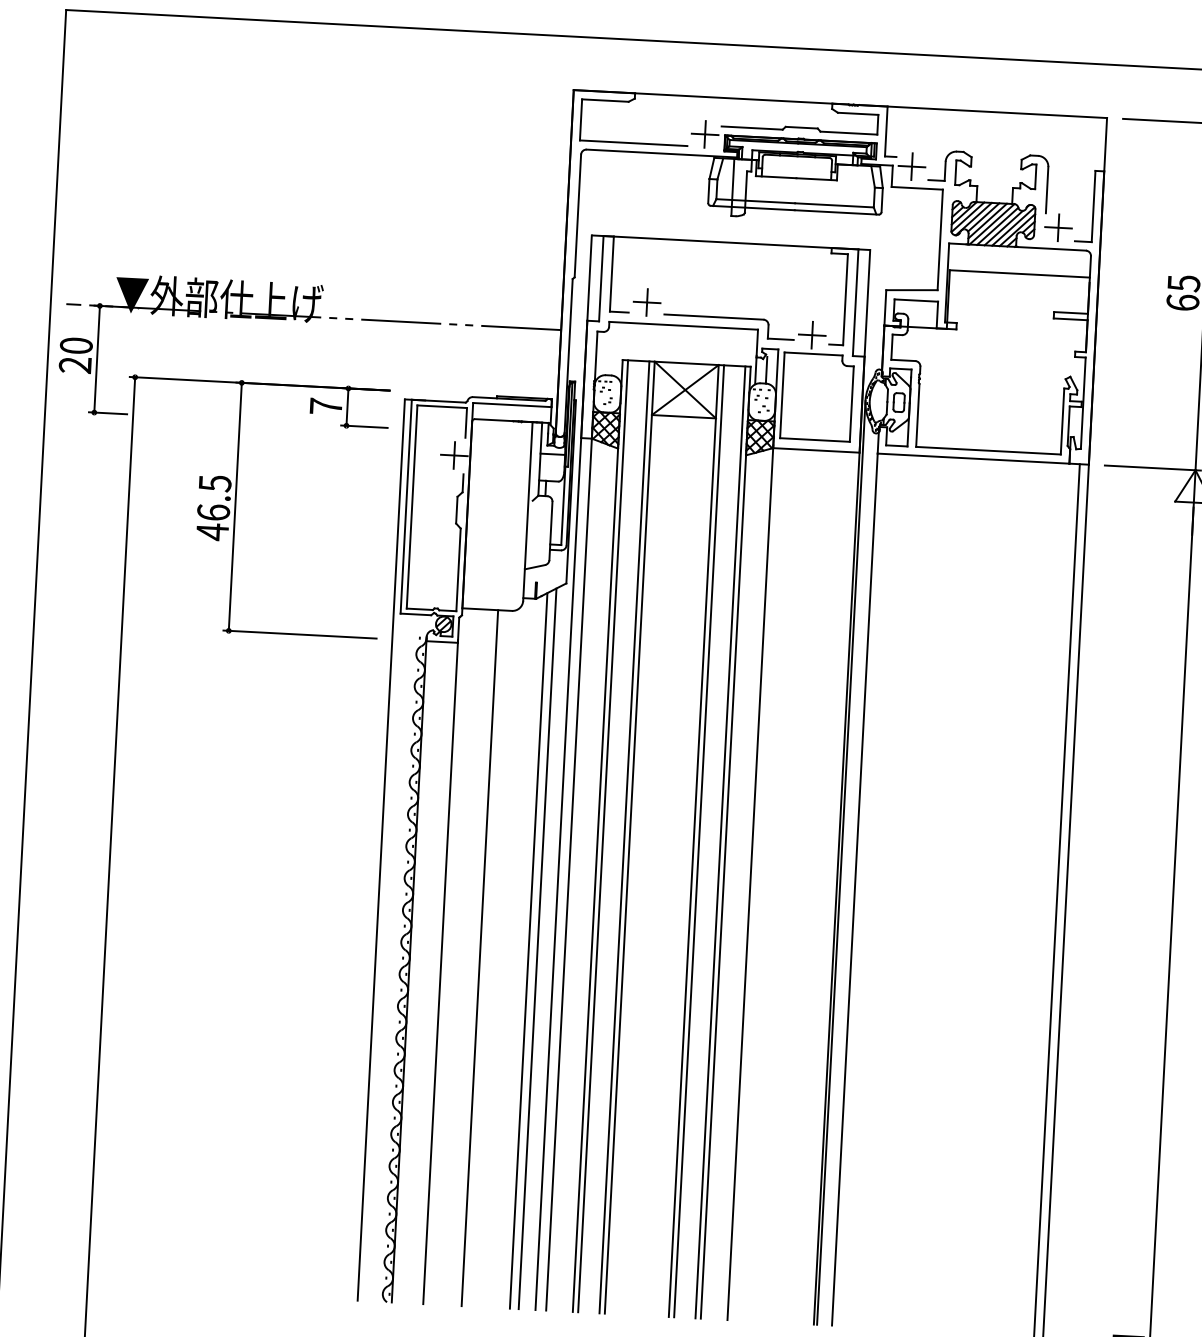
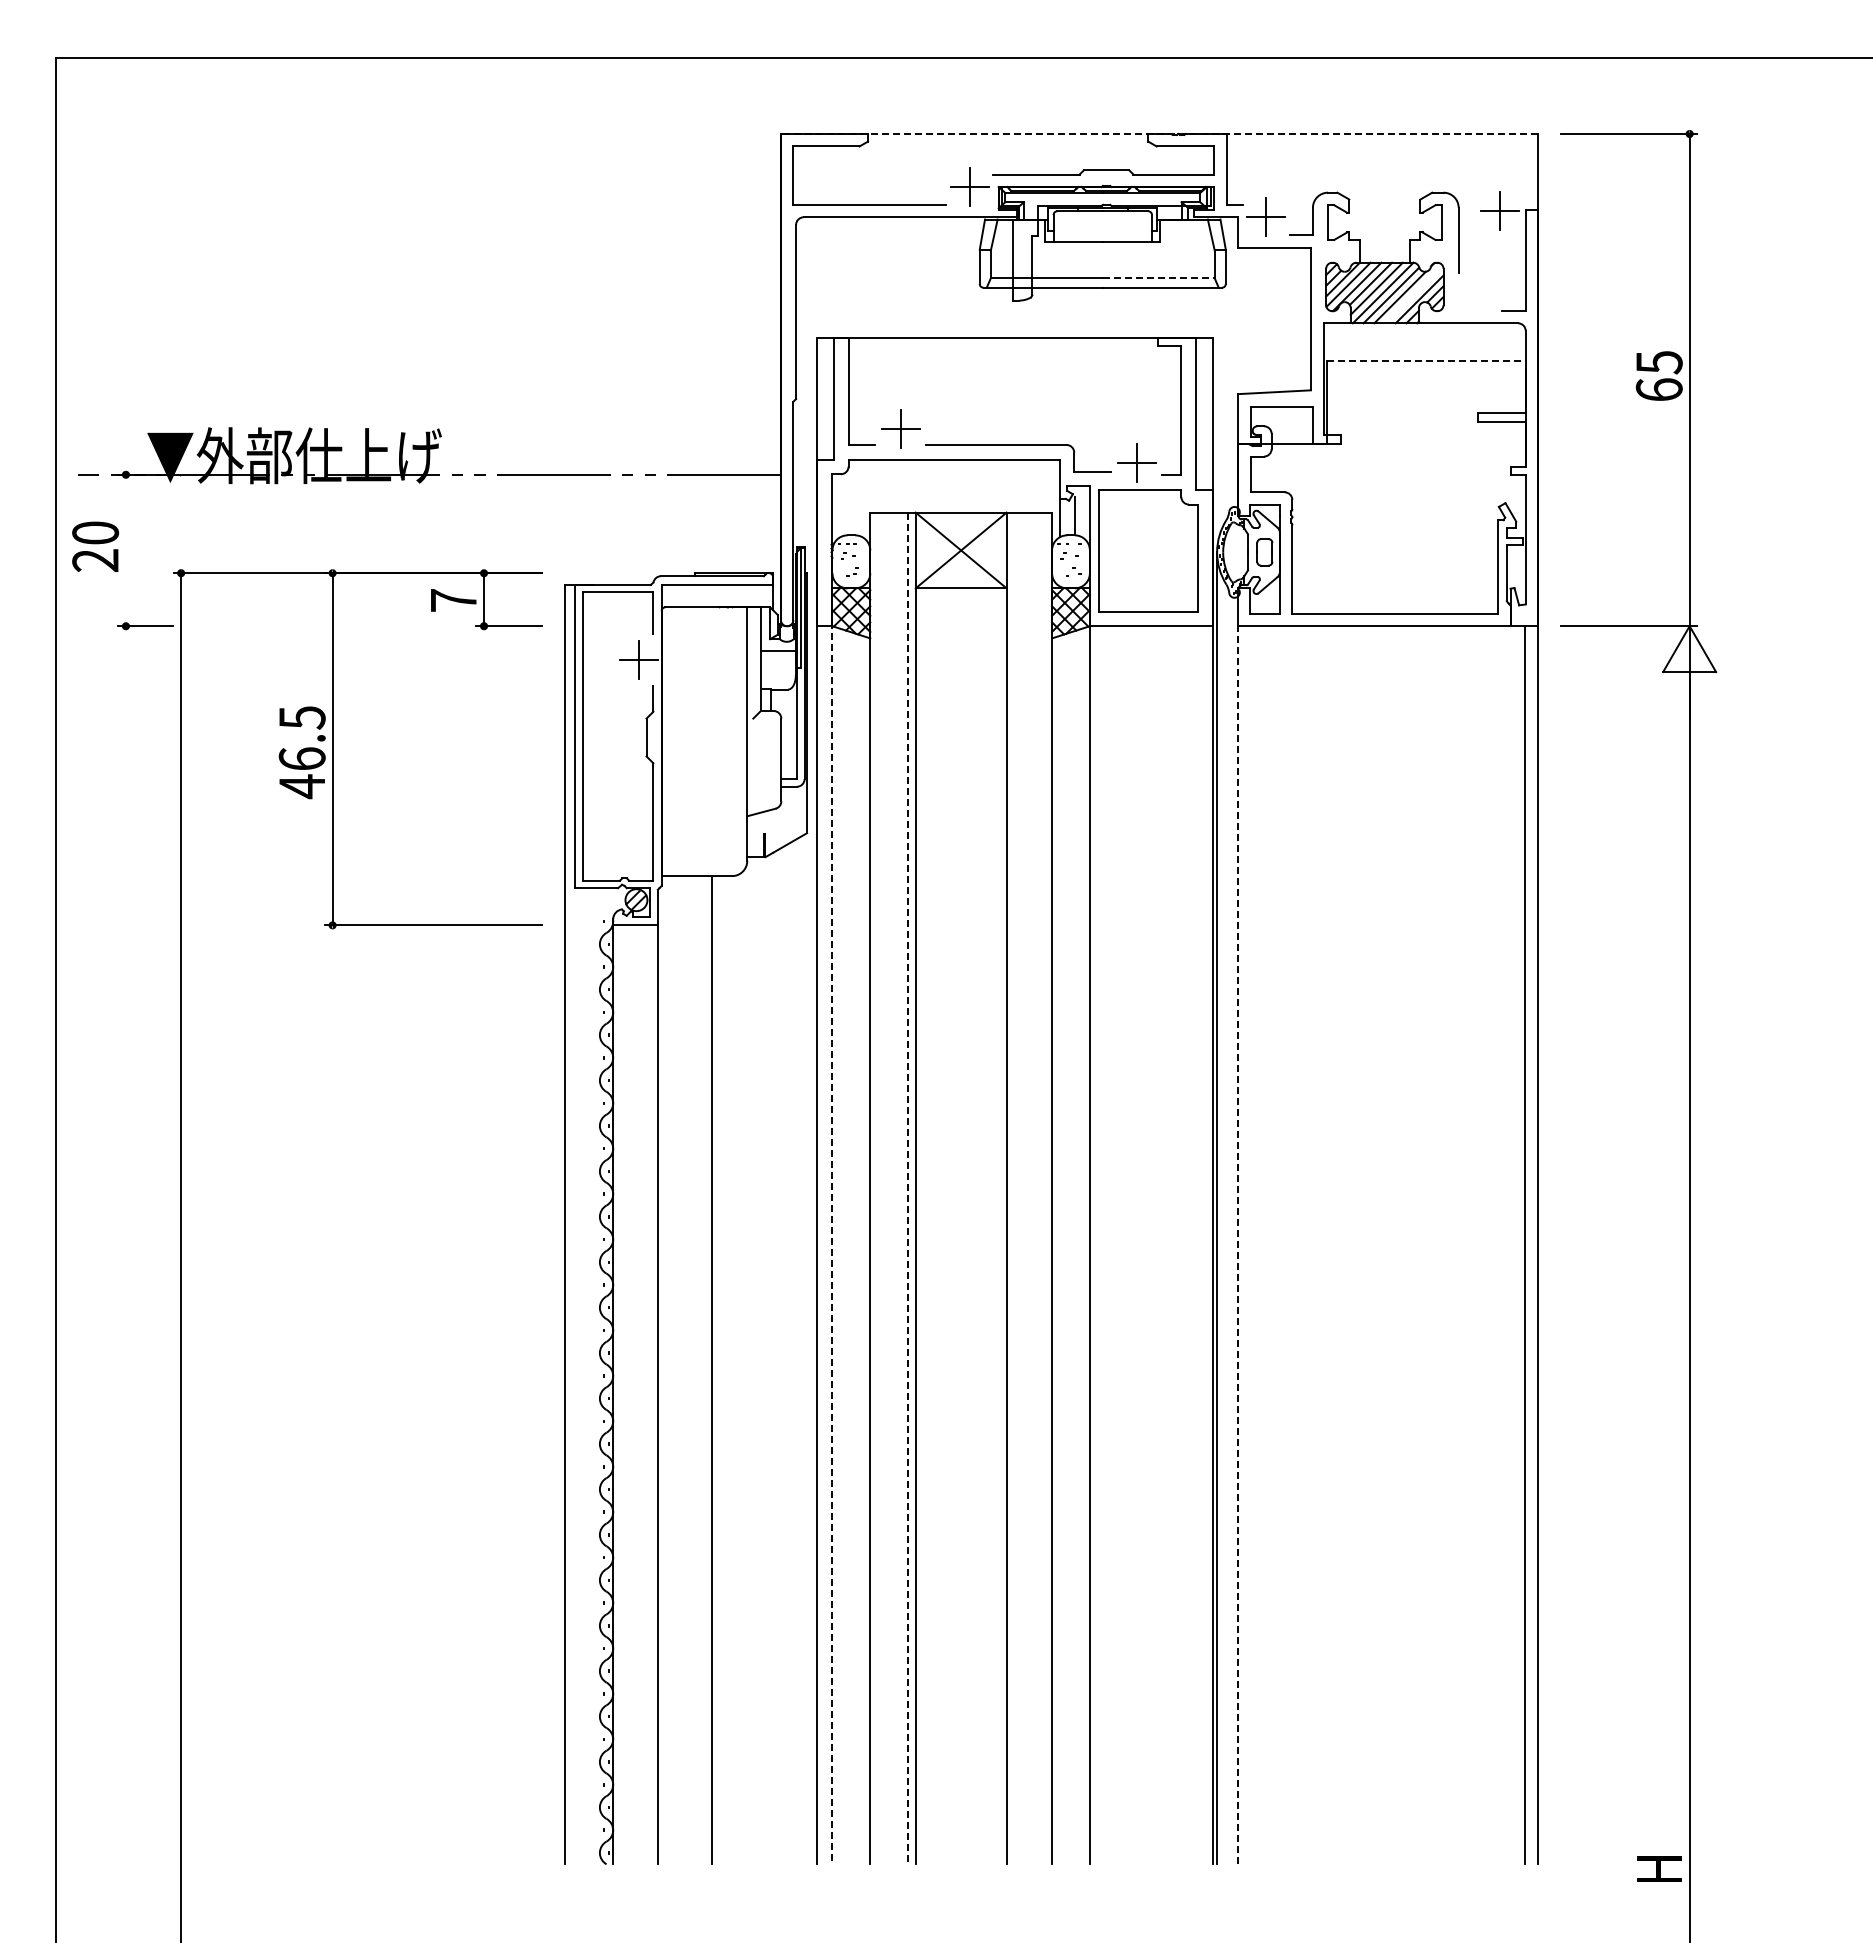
line: (840, 104) -> (1159, 134), solid -> dashed
line: (834, 205) -> (1158, 277), solid -> dashed
line: (1013, 226) -> (1413, 294), removed
part: (1058, 227) -> (1499, 210), moved
line: (1019, 274) -> (1426, 361), solid -> dashed
line: (96, 359) -> (125, 550), removed
line: (602, 836) -> (877, 1188), removed
line: (624, 837) -> (908, 1188), solid -> dashed
line: (699, 841) -> (1014, 1188), removed
line: (720, 842) -> (1044, 1188), removed
line: (569, 873) -> (832, 1243), solid -> dashed
line: (855, 889) -> (1238, 1244), solid -> dashed
line: (537, 948) -> (793, 1352), removed
line: (528, 951) -> (780, 1356), removed

